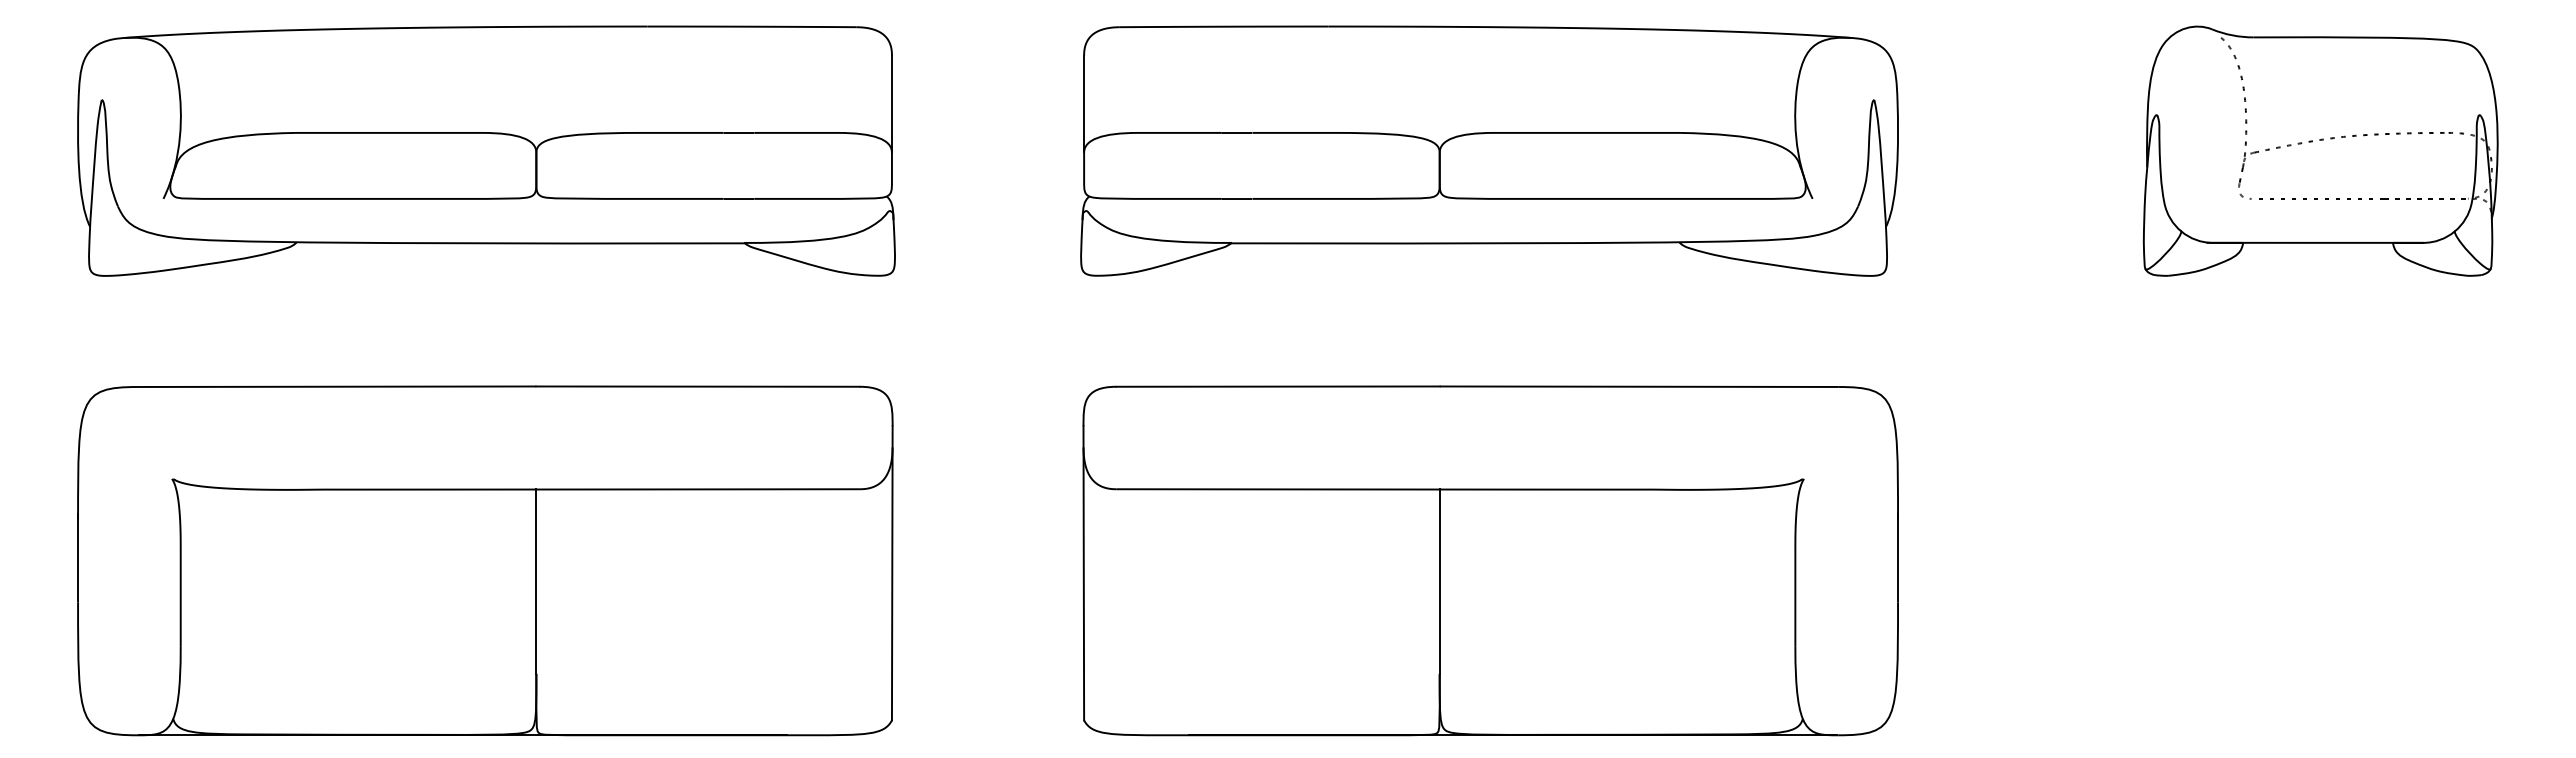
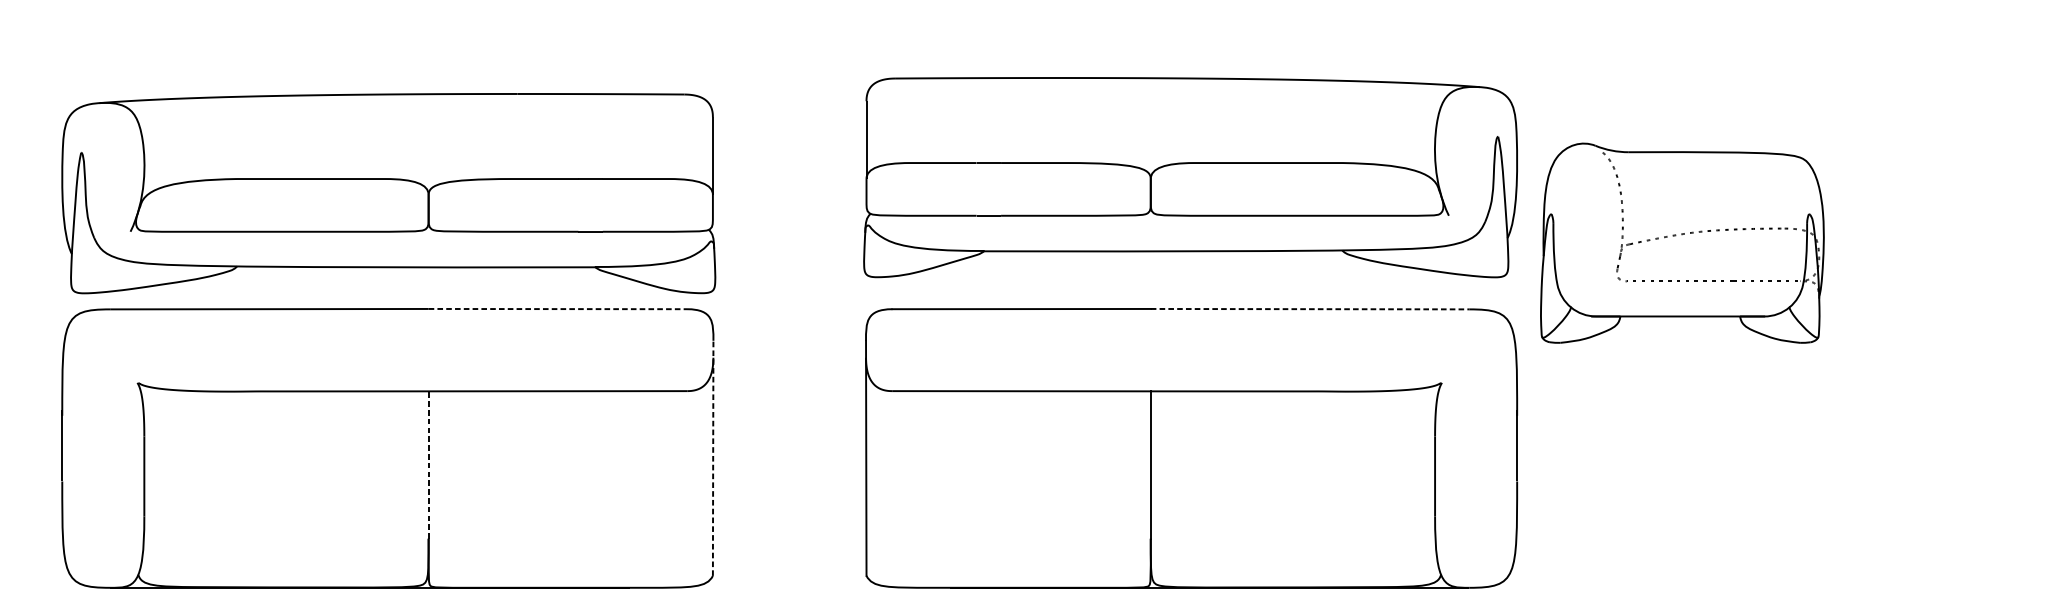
part: (486, 150) -> (388, 193), moved
part: (1489, 150) -> (1190, 177), moved
part: (2320, 150) -> (1682, 242), moved
line: (697, 386) -> (557, 308), solid -> dashed
line: (1639, 386) -> (1310, 308), solid -> dashed
line: (892, 572) -> (713, 457), solid -> dashed
line: (536, 581) -> (428, 464), solid -> dashed

